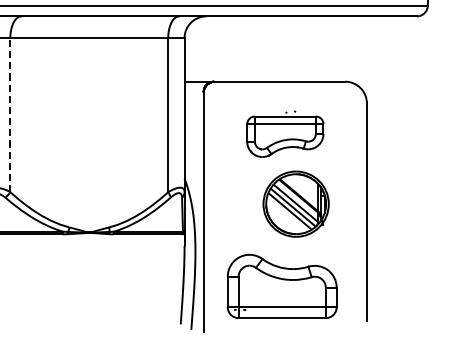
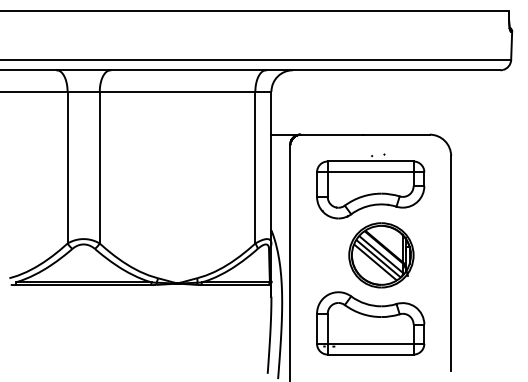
line: (10, 115) -> (99, 167), dashed -> solid
part: (285, 134) -> (370, 186), size x1.43
part: (282, 286) -> (370, 323), moved

